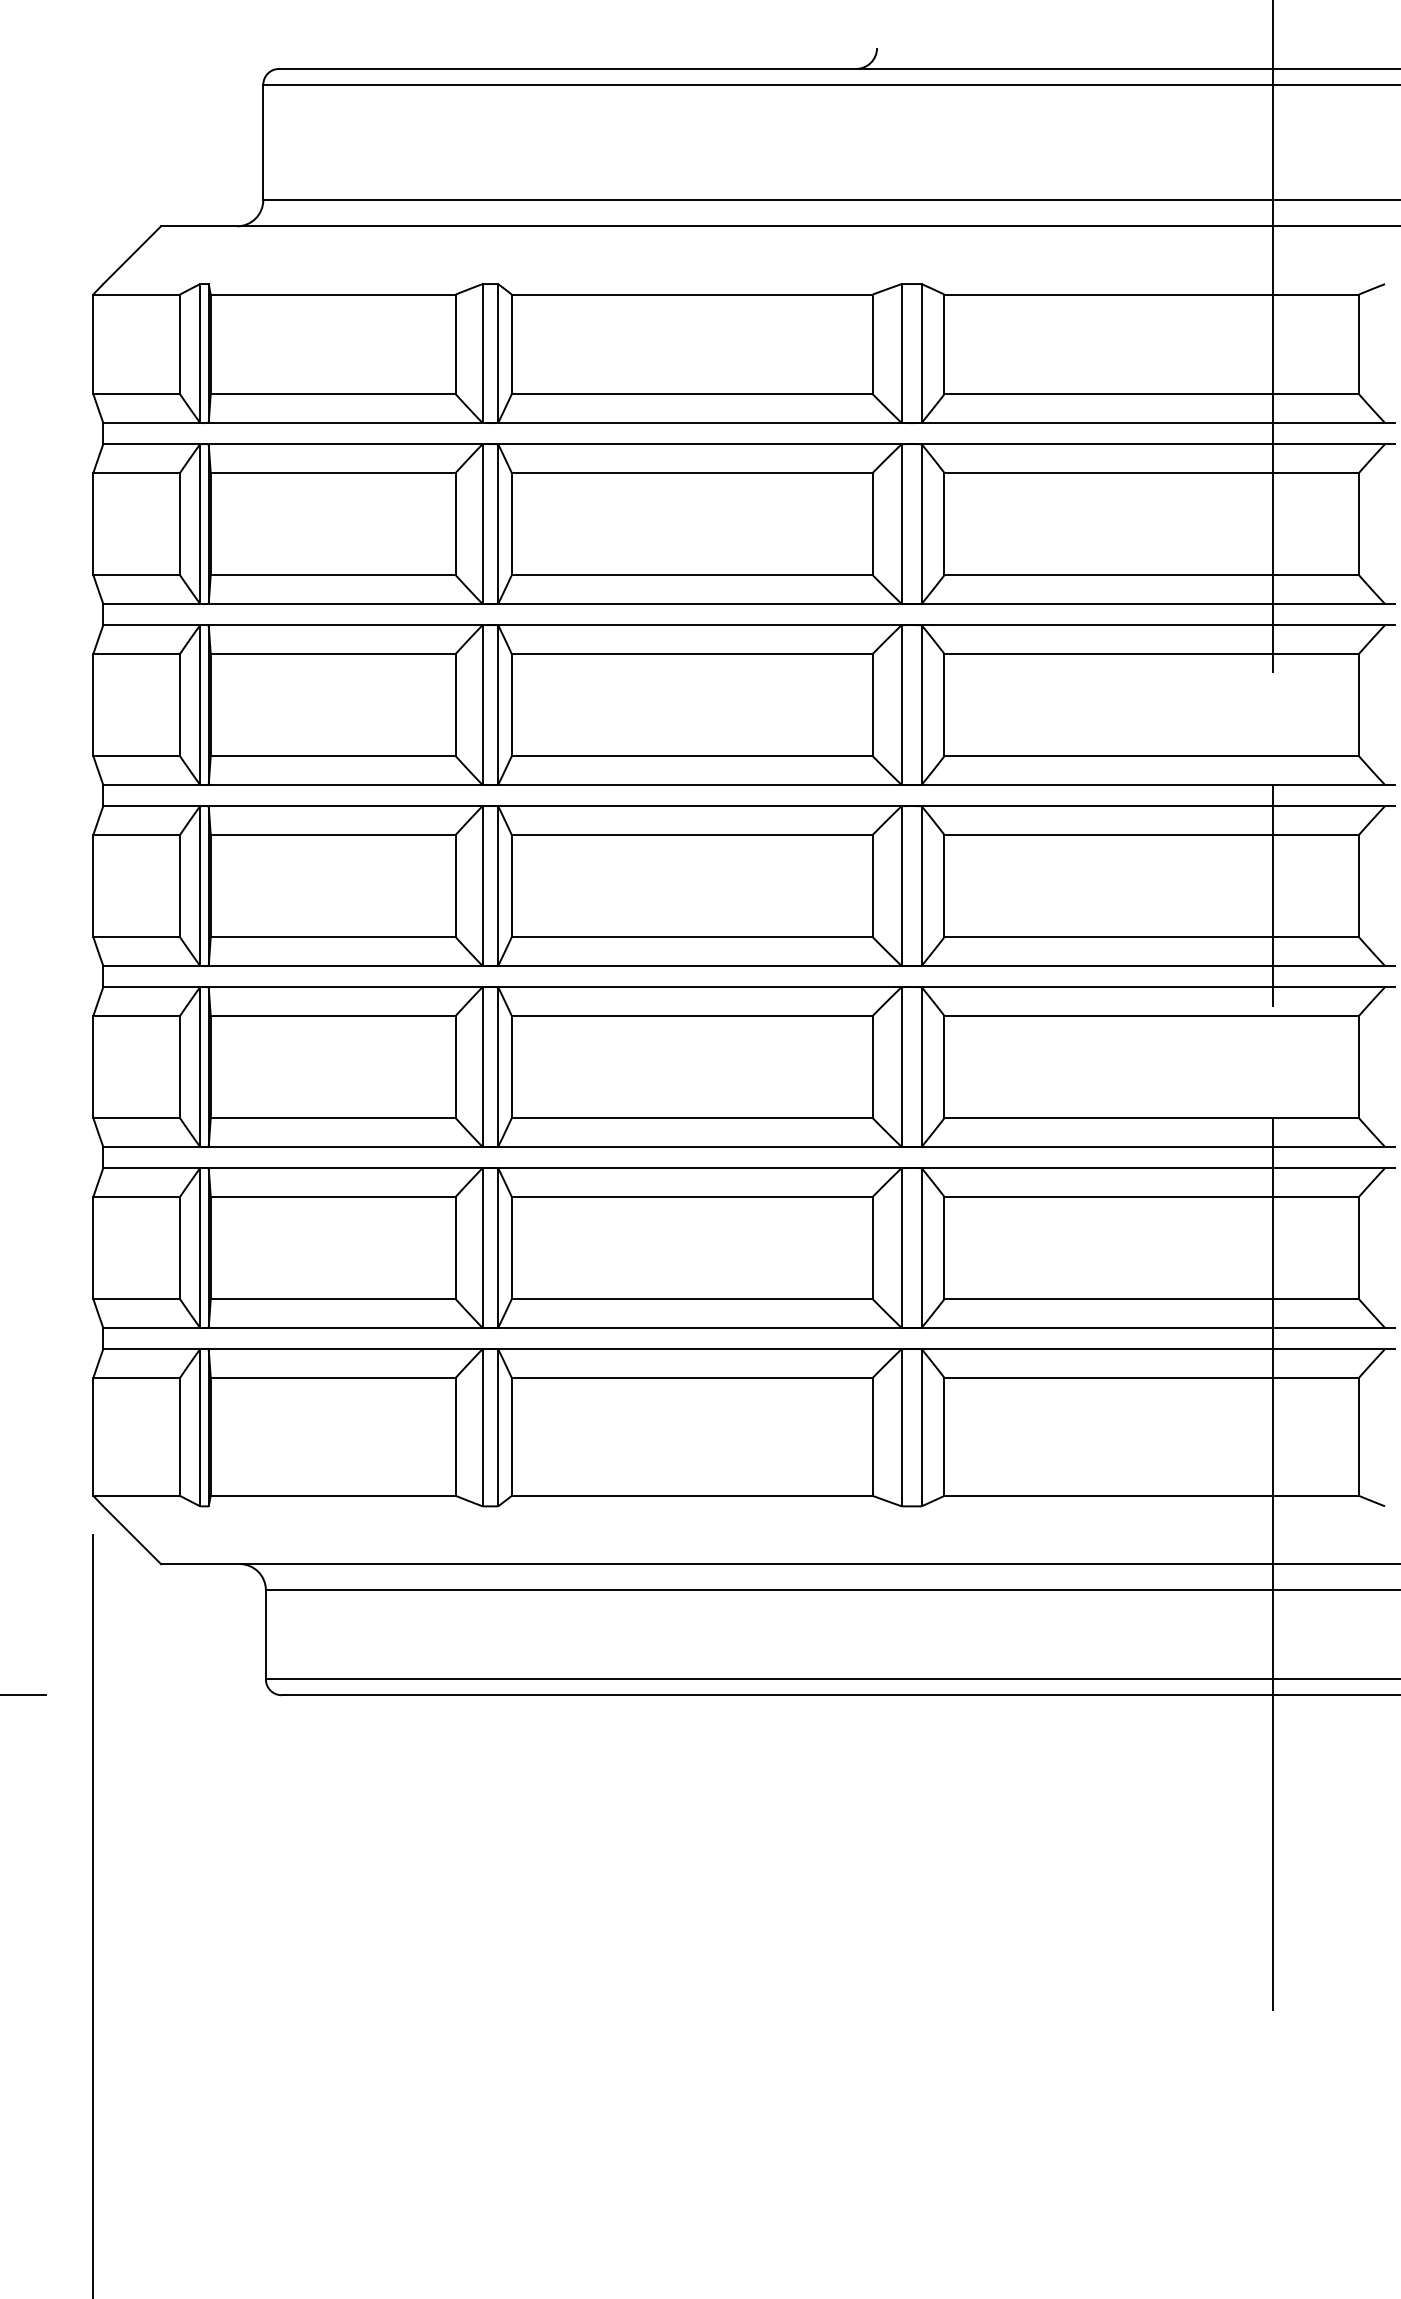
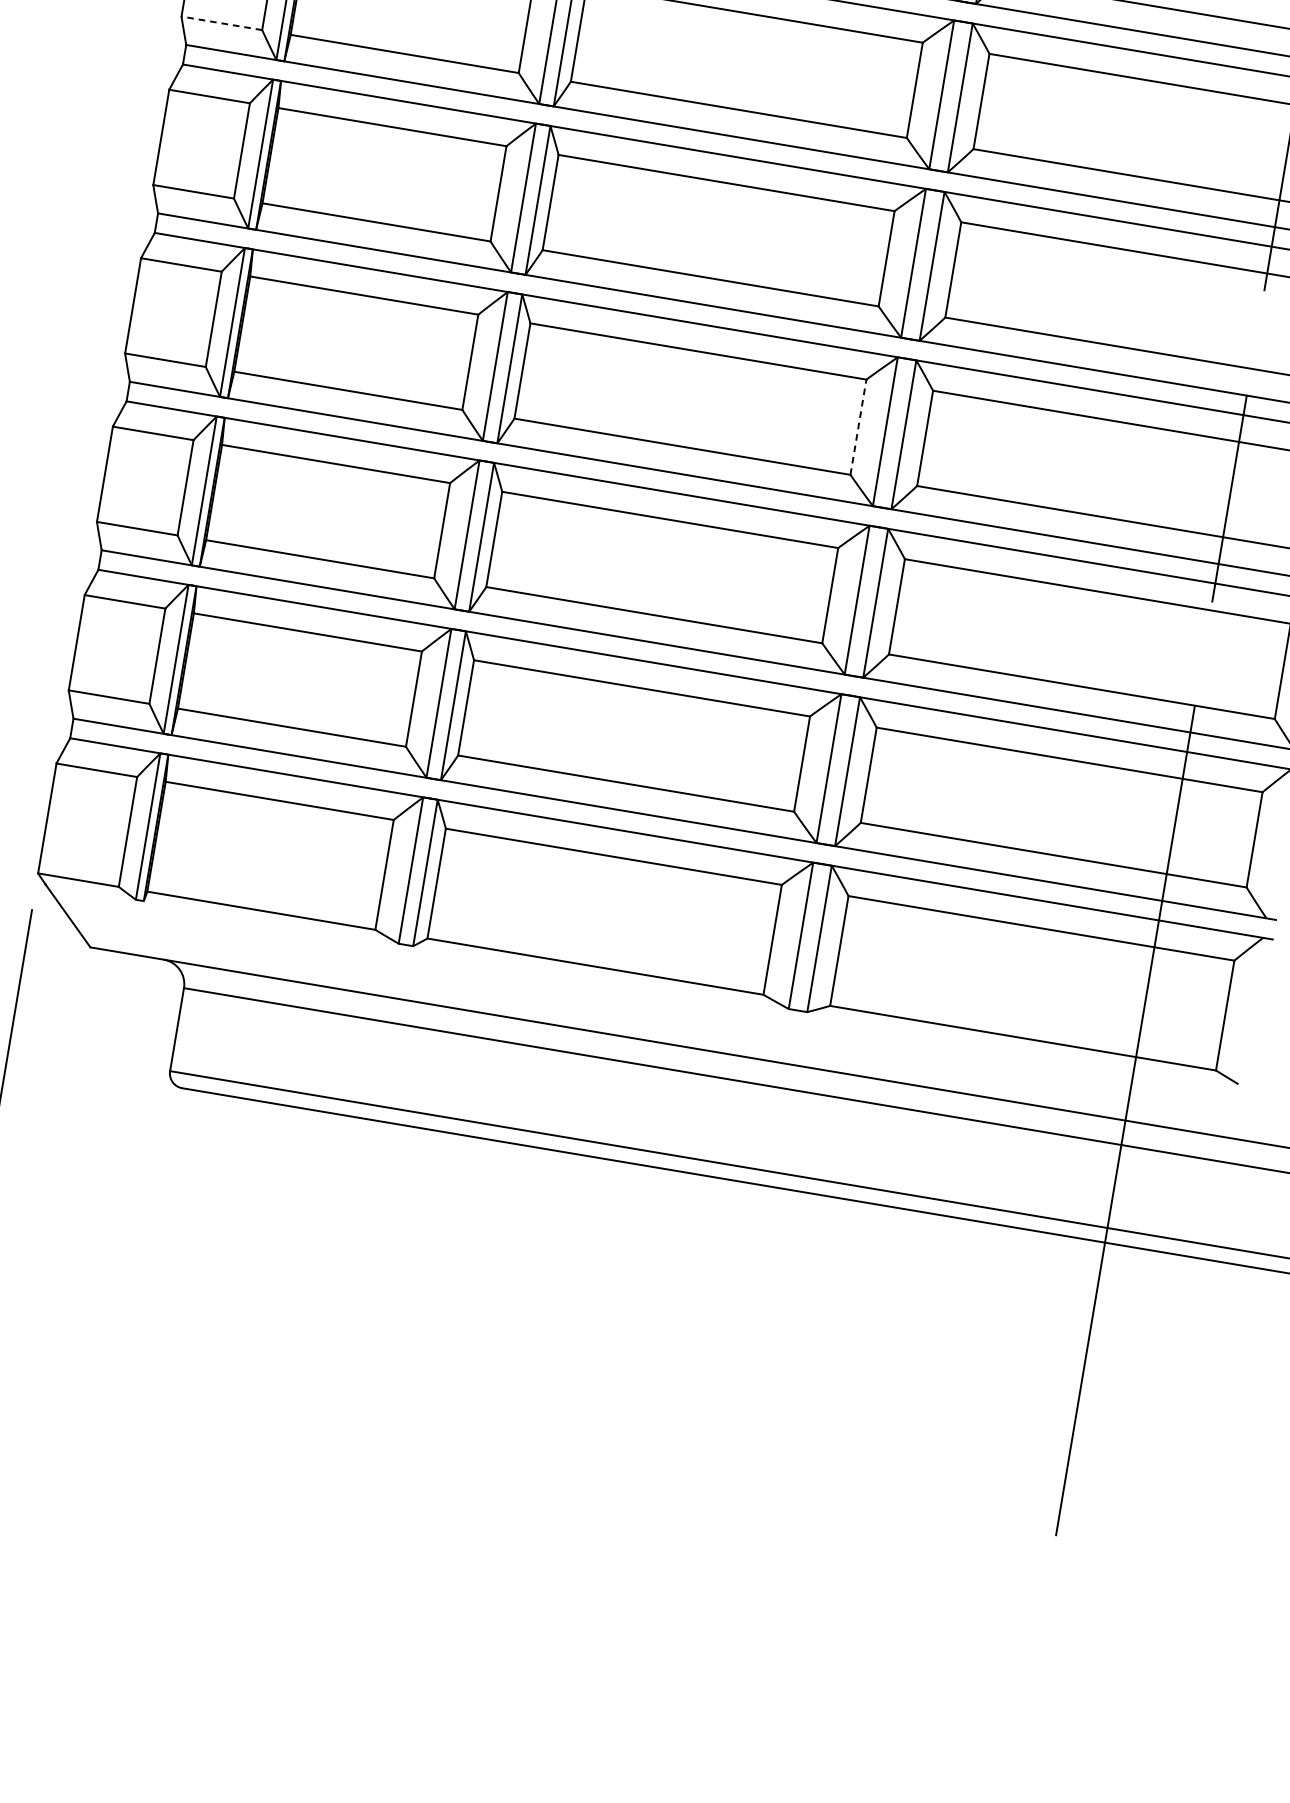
line: (136, 575) -> (221, 23), solid -> dashed
line: (872, 885) -> (858, 426), solid -> dashed

